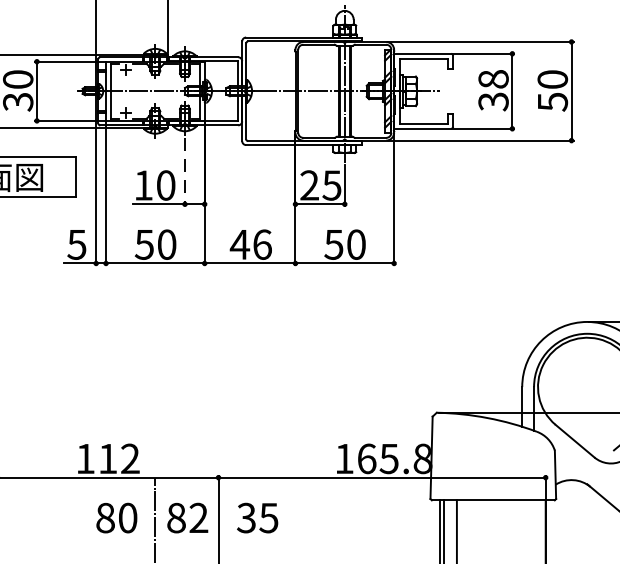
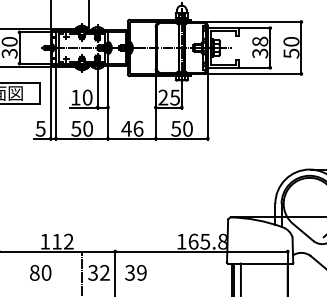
line: (184, 171) -> (97, 90), dashed -> solid
text: (116, 517) -> (40, 272), moved
text: (177, 517) -> (93, 272), 82 -> 32
text: (268, 517) -> (141, 272), 35 -> 39

